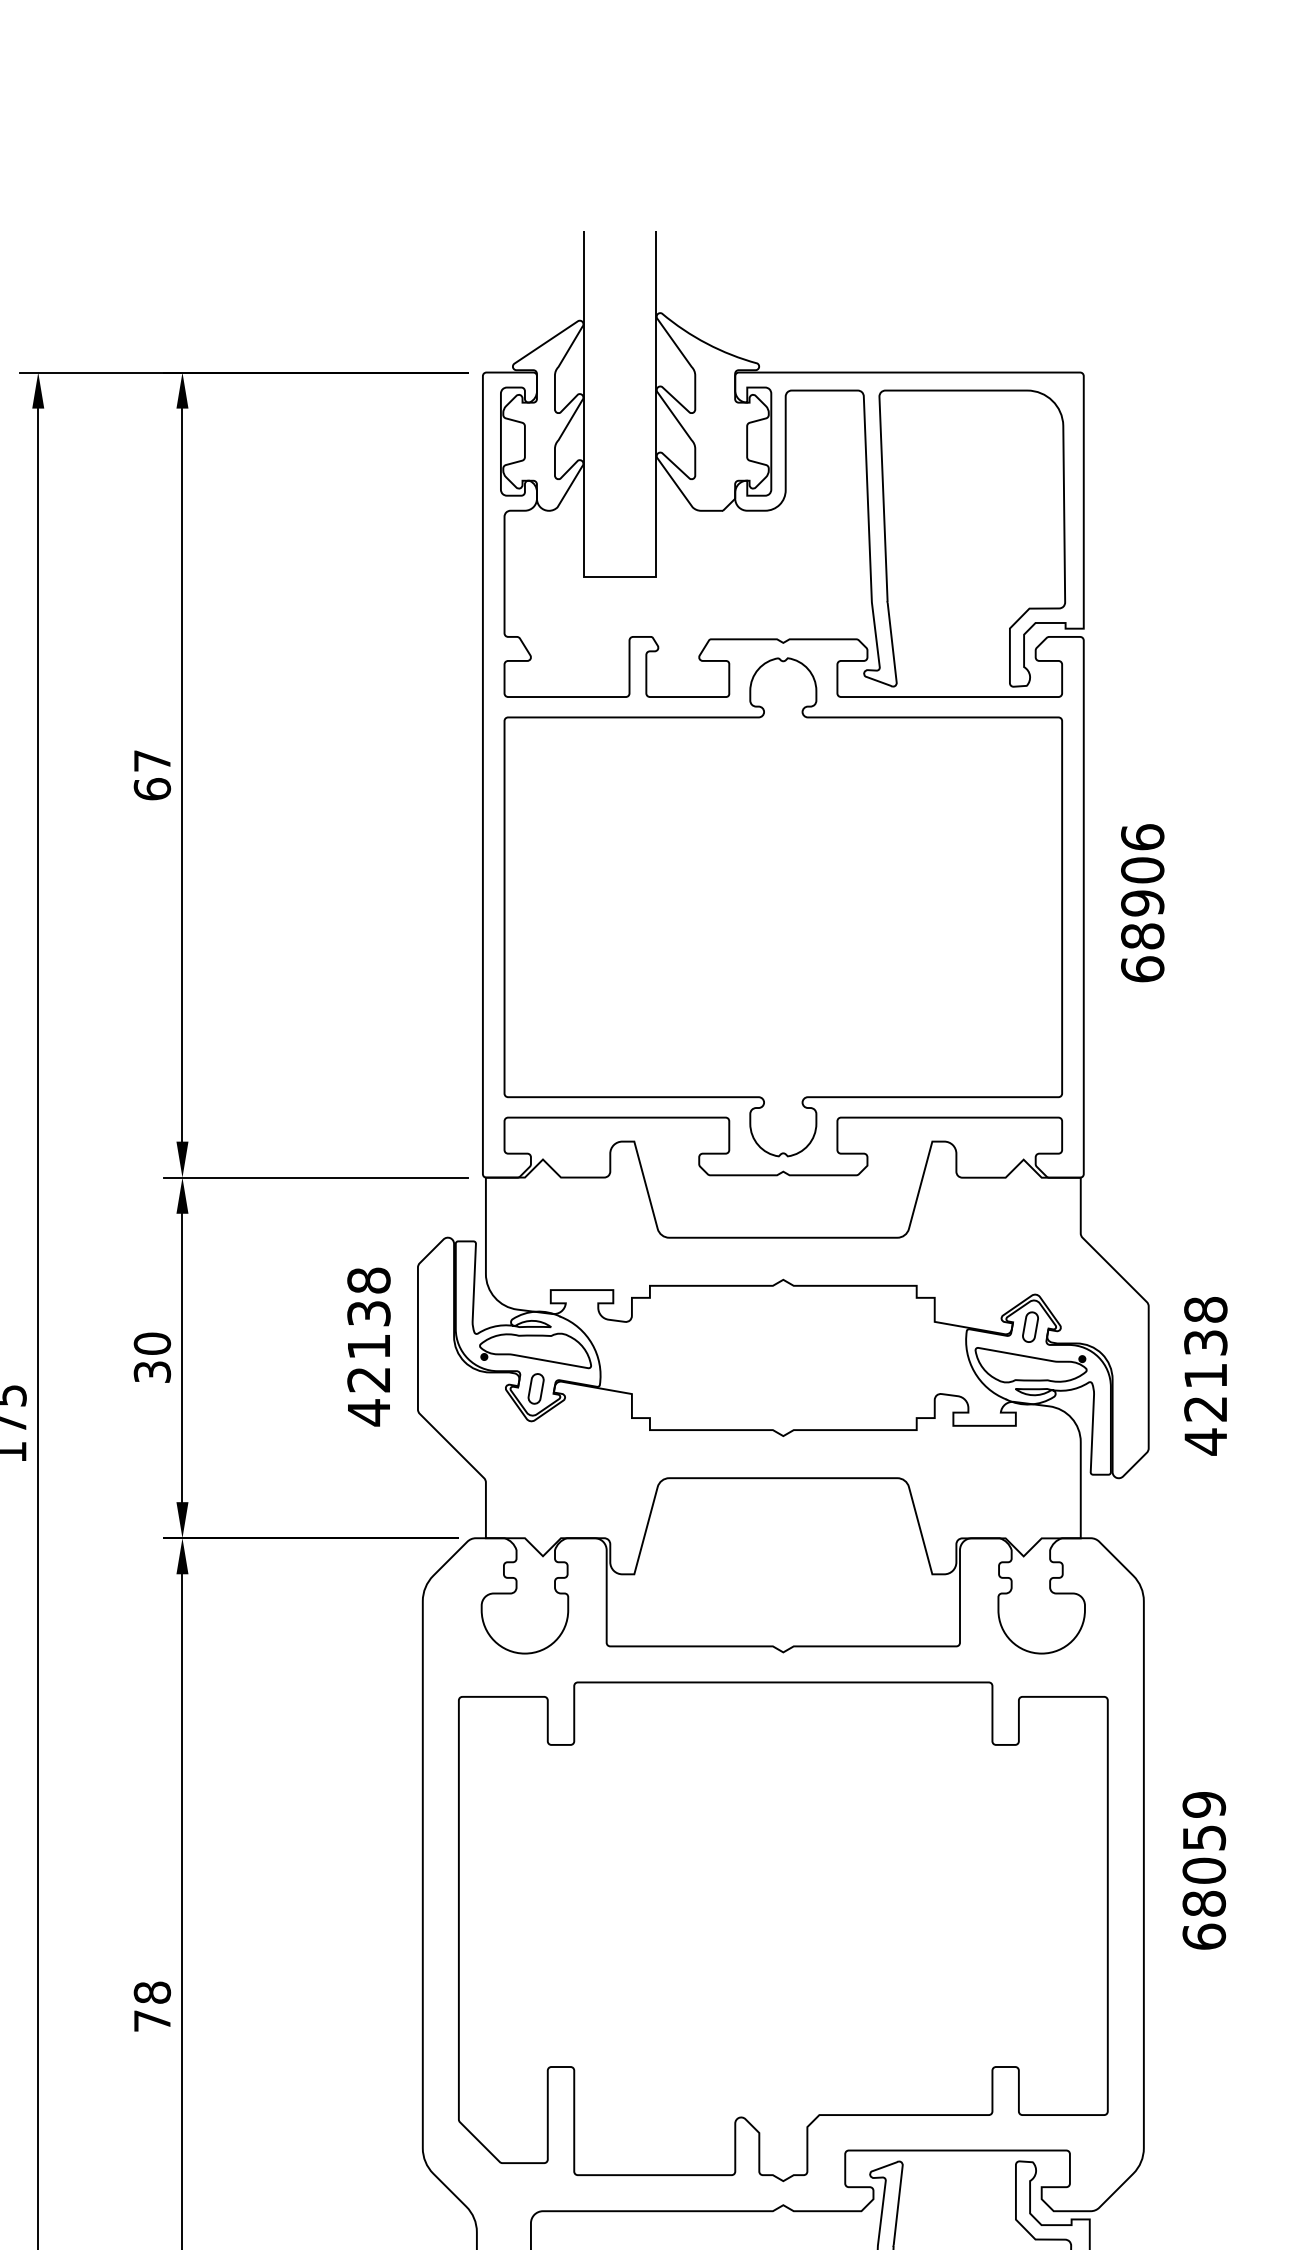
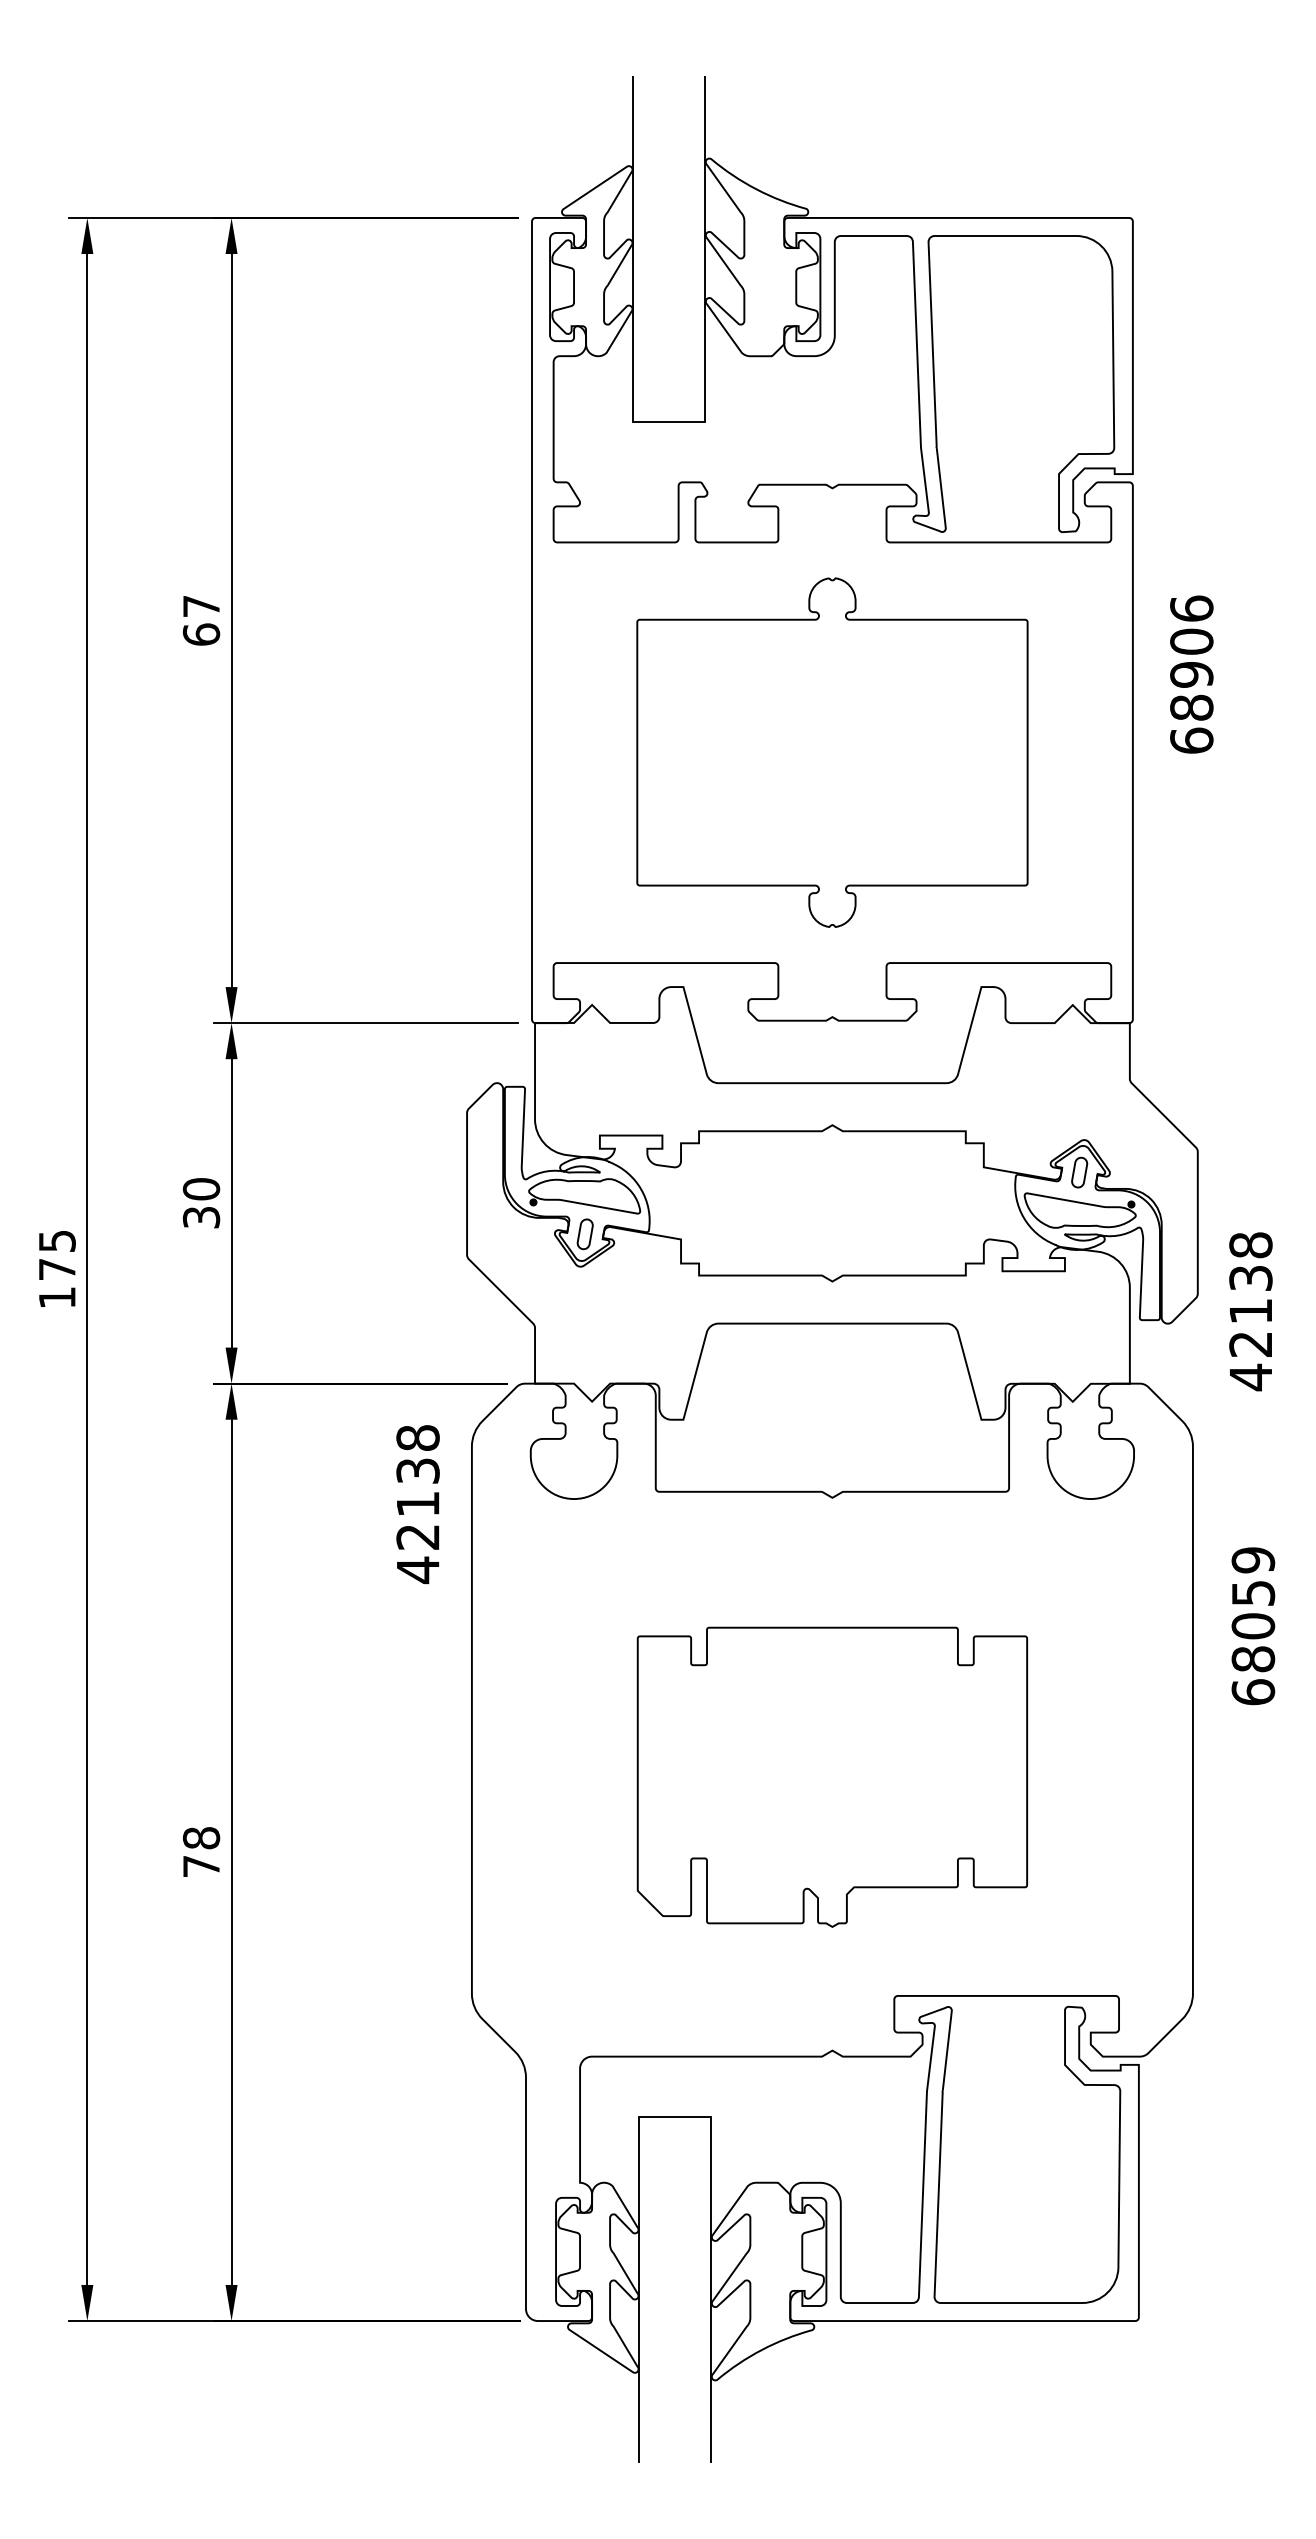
text: (1142, 903) -> (1191, 674), moved
part: (783, 907) -> (832, 752), size x0.7
text: (368, 1347) -> (417, 1504), moved
text: (1205, 1376) -> (1250, 1311), moved
text: (1204, 1871) -> (1253, 1626), moved
part: (783, 1932) -> (832, 1777), size x0.6

